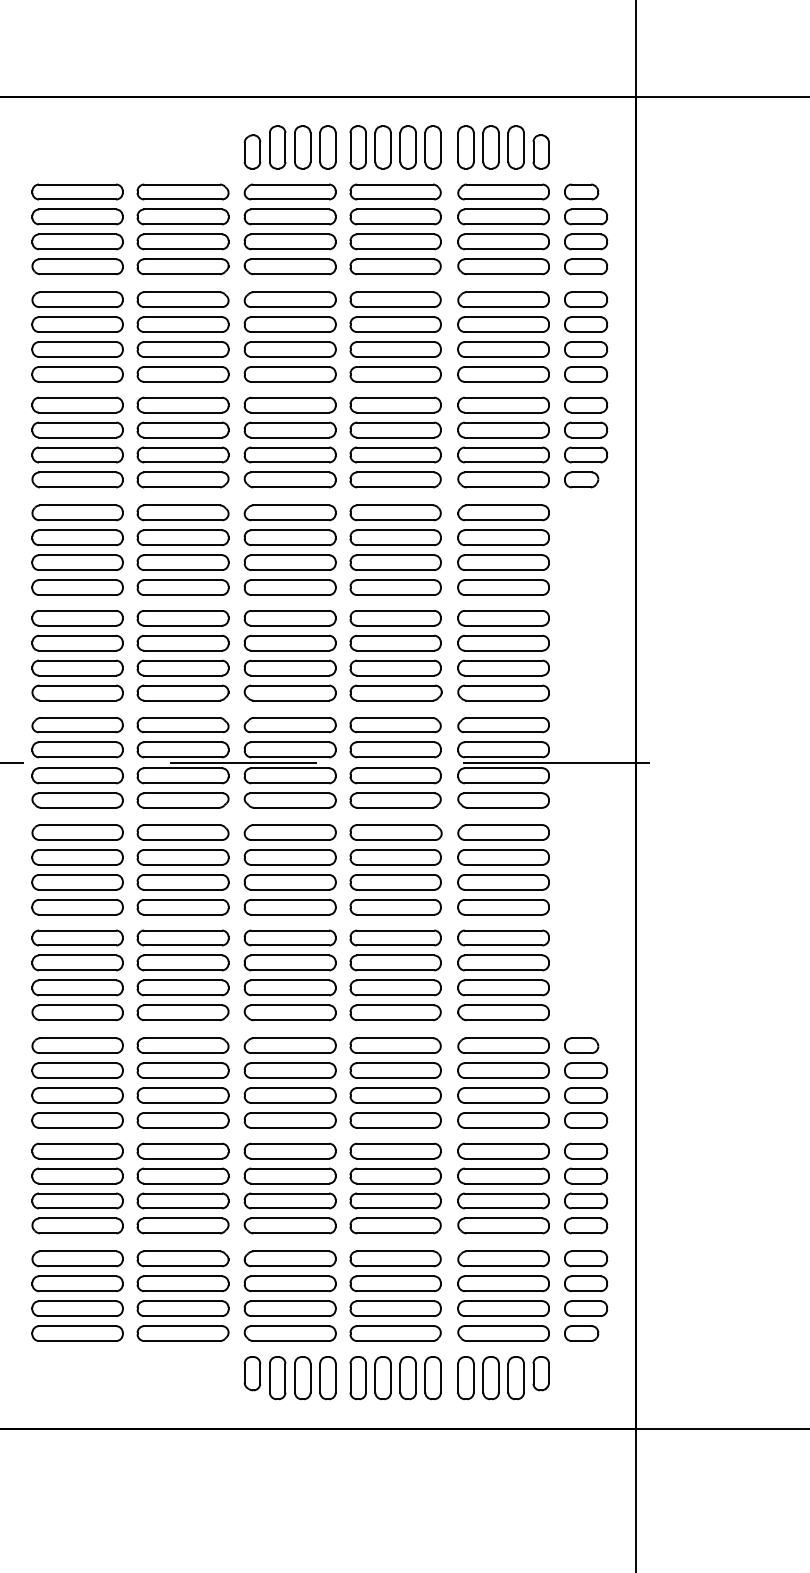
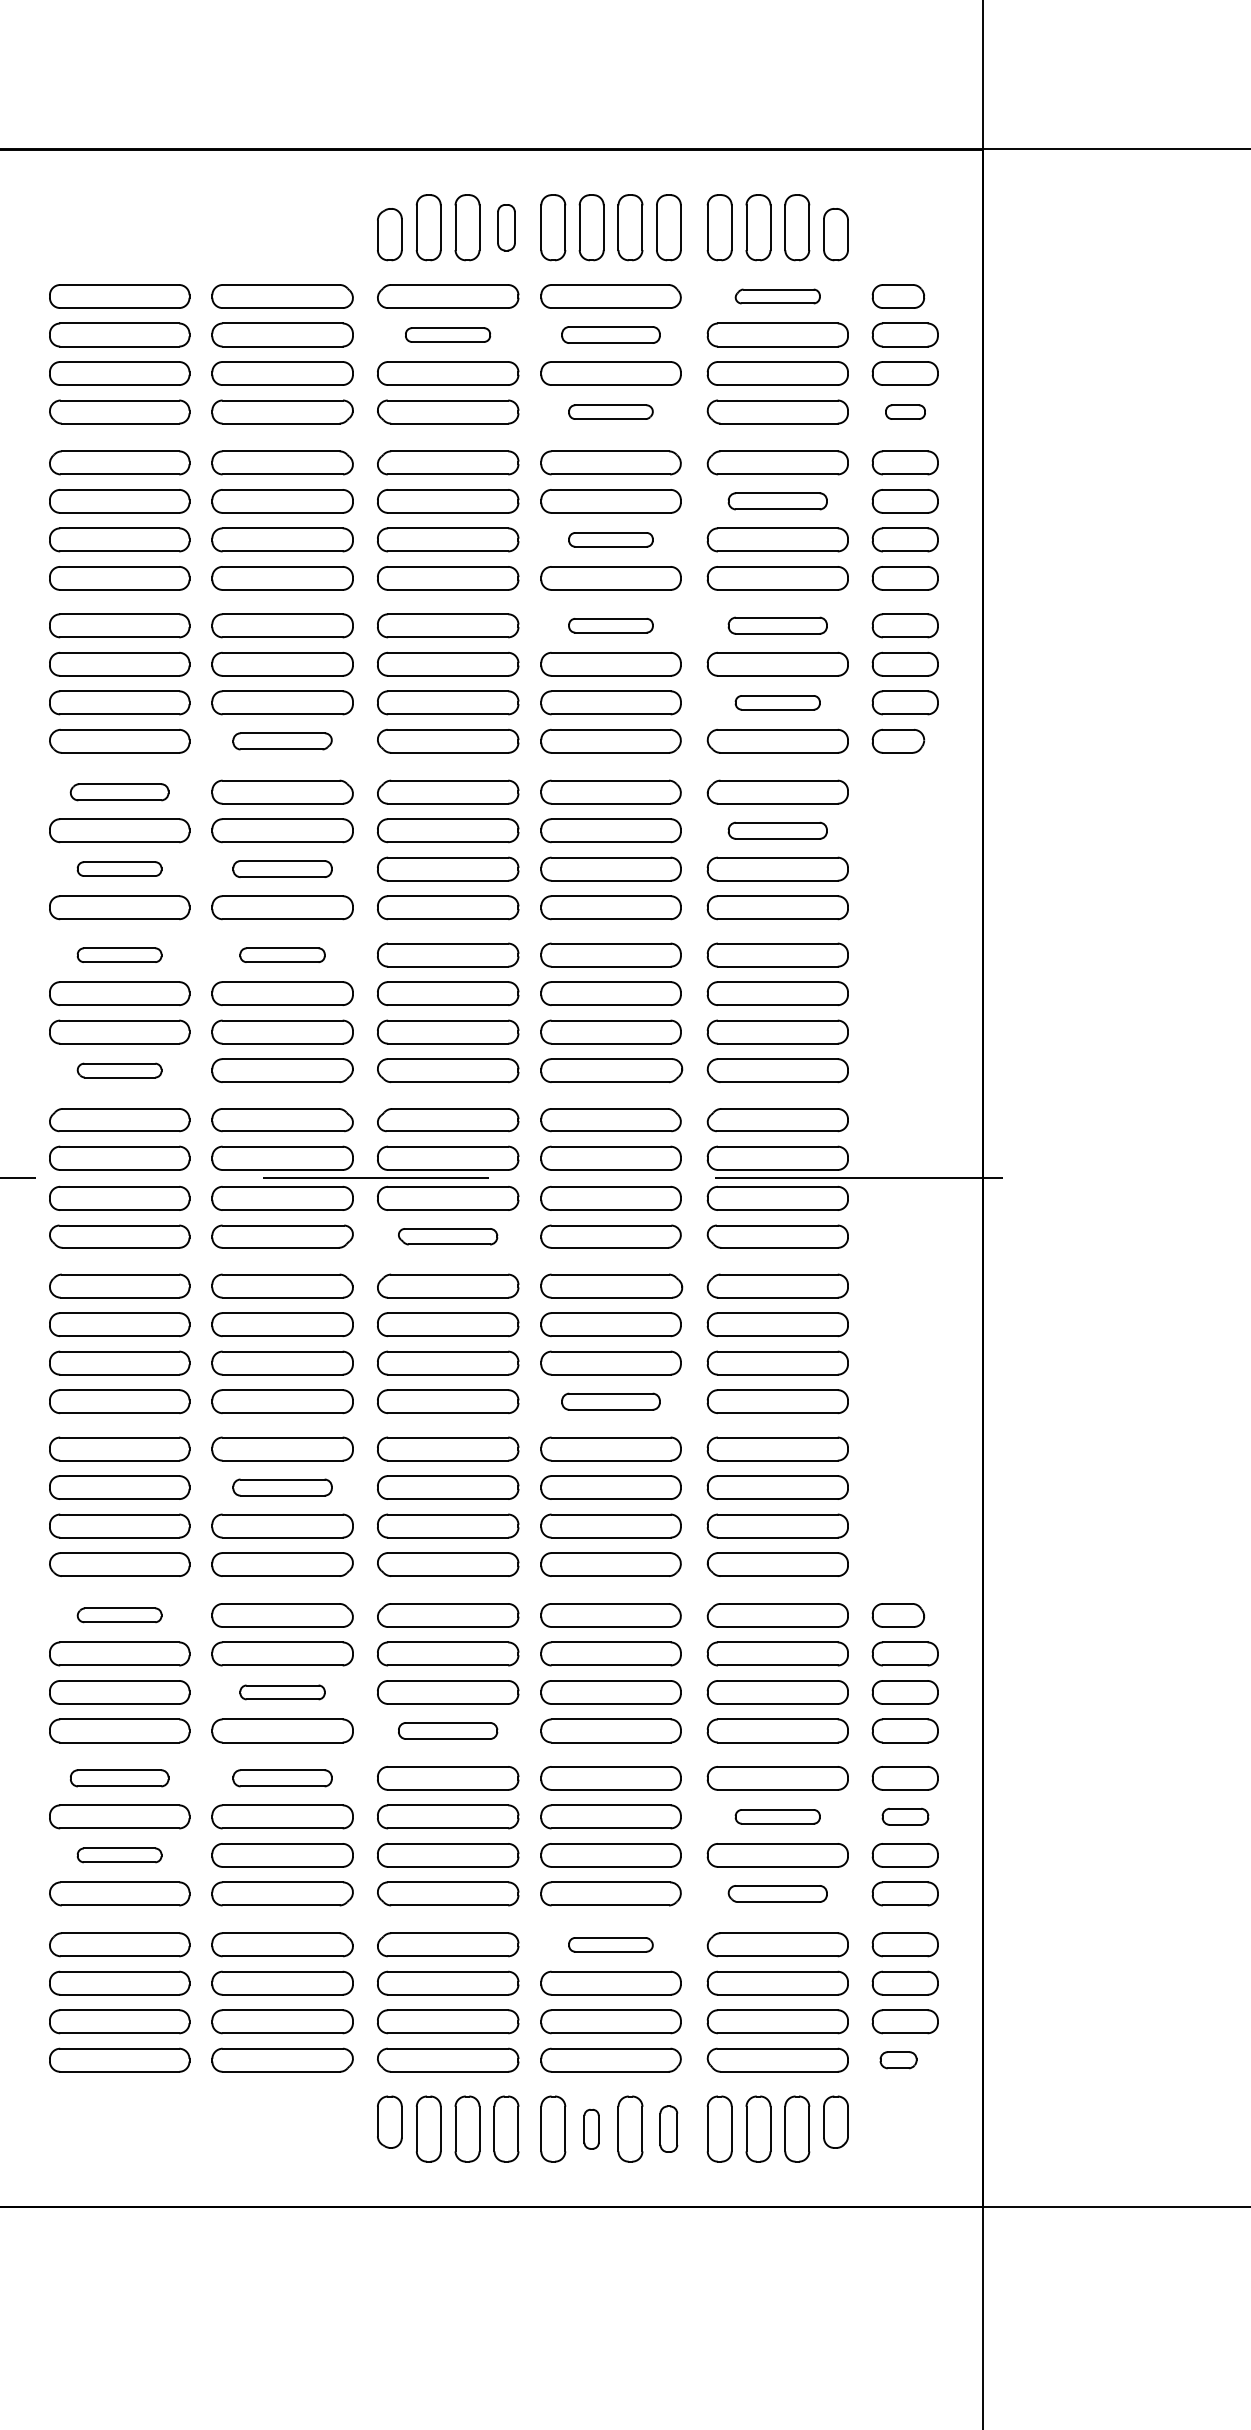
part: (327, 147) -> (505, 227), size x0.7
part: (503, 191) -> (777, 295), size x0.6
part: (289, 216) -> (447, 334), size x0.6
part: (395, 216) -> (610, 334), size x0.7
part: (395, 266) -> (610, 411), size x0.6
part: (586, 266) -> (905, 411), size x0.6
part: (503, 324) -> (777, 501), size x0.7
part: (395, 349) -> (610, 539), size x0.6
part: (395, 404) -> (610, 624), size x0.6
part: (503, 404) -> (777, 624), size x0.7
part: (503, 454) -> (777, 702), size x0.6
part: (182, 479) -> (281, 740), size x0.7
part: (77, 512) -> (119, 791), size x0.7
part: (503, 537) -> (777, 830), size x0.7
part: (77, 562) -> (119, 868), size x0.6
part: (182, 562) -> (281, 868), size x0.7
part: (77, 618) -> (119, 955), size x0.6
part: (182, 618) -> (281, 955), size x0.6
part: (77, 692) -> (119, 1069), size x0.6
part: (289, 800) -> (447, 1236), size x0.7
part: (395, 907) -> (610, 1401), size x0.7
part: (182, 962) -> (281, 1486), size x0.7
part: (77, 1045) -> (119, 1615), size x0.6
part: (182, 1095) -> (281, 1692), size x0.6
part: (289, 1120) -> (447, 1731), size x0.7
part: (77, 1150) -> (119, 1777), size x0.7
part: (182, 1150) -> (281, 1777), size x0.7
part: (503, 1175) -> (777, 1816), size x0.6
part: (586, 1175) -> (905, 1816), size x0.7
part: (77, 1200) -> (119, 1854), size x0.6
part: (503, 1225) -> (777, 1893), size x0.7
part: (395, 1258) -> (610, 1944), size x0.6
part: (581, 1333) -> (898, 2060), size x0.7
part: (382, 1378) -> (590, 2129), size x0.6
part: (432, 1378) -> (667, 2129), size x0.7

